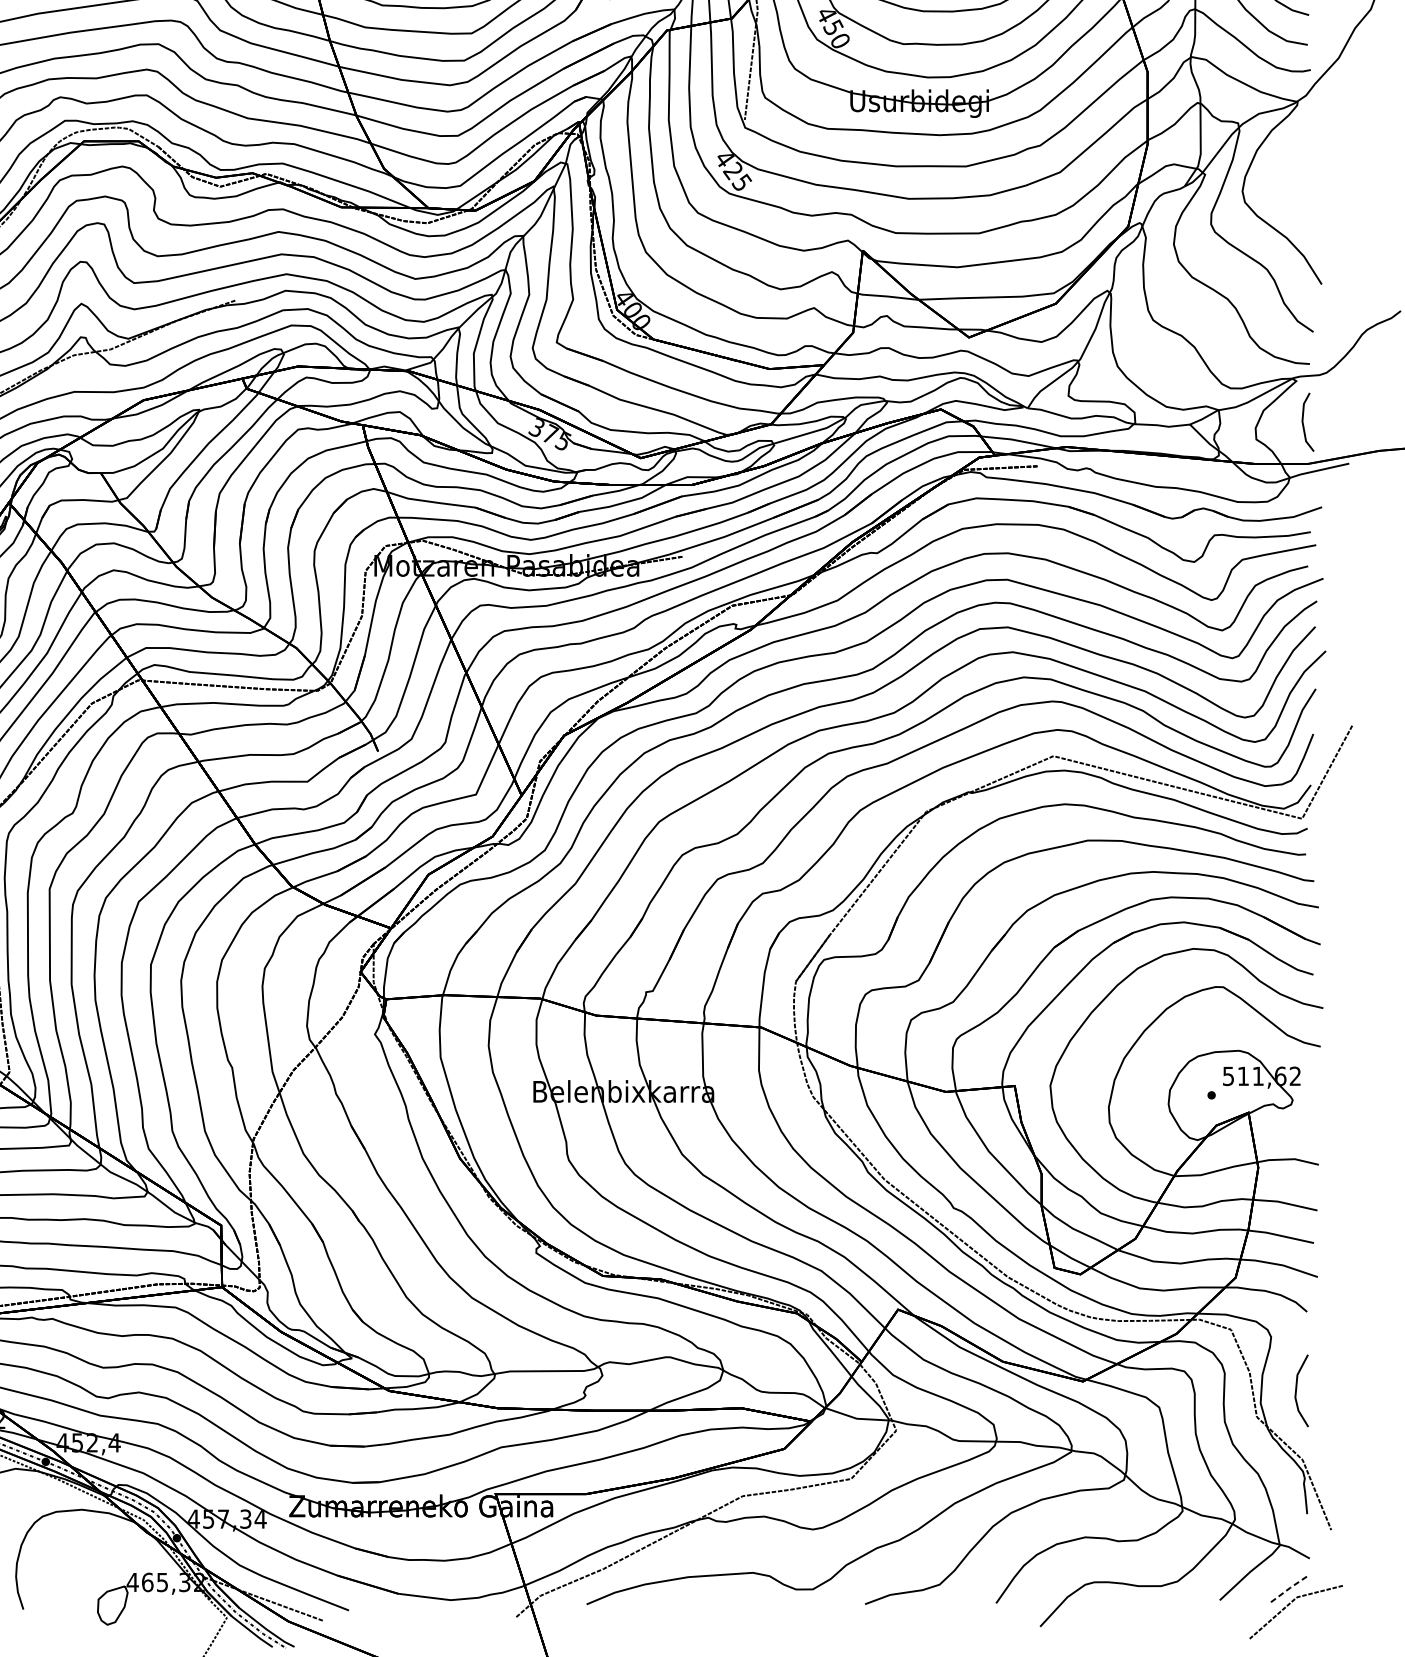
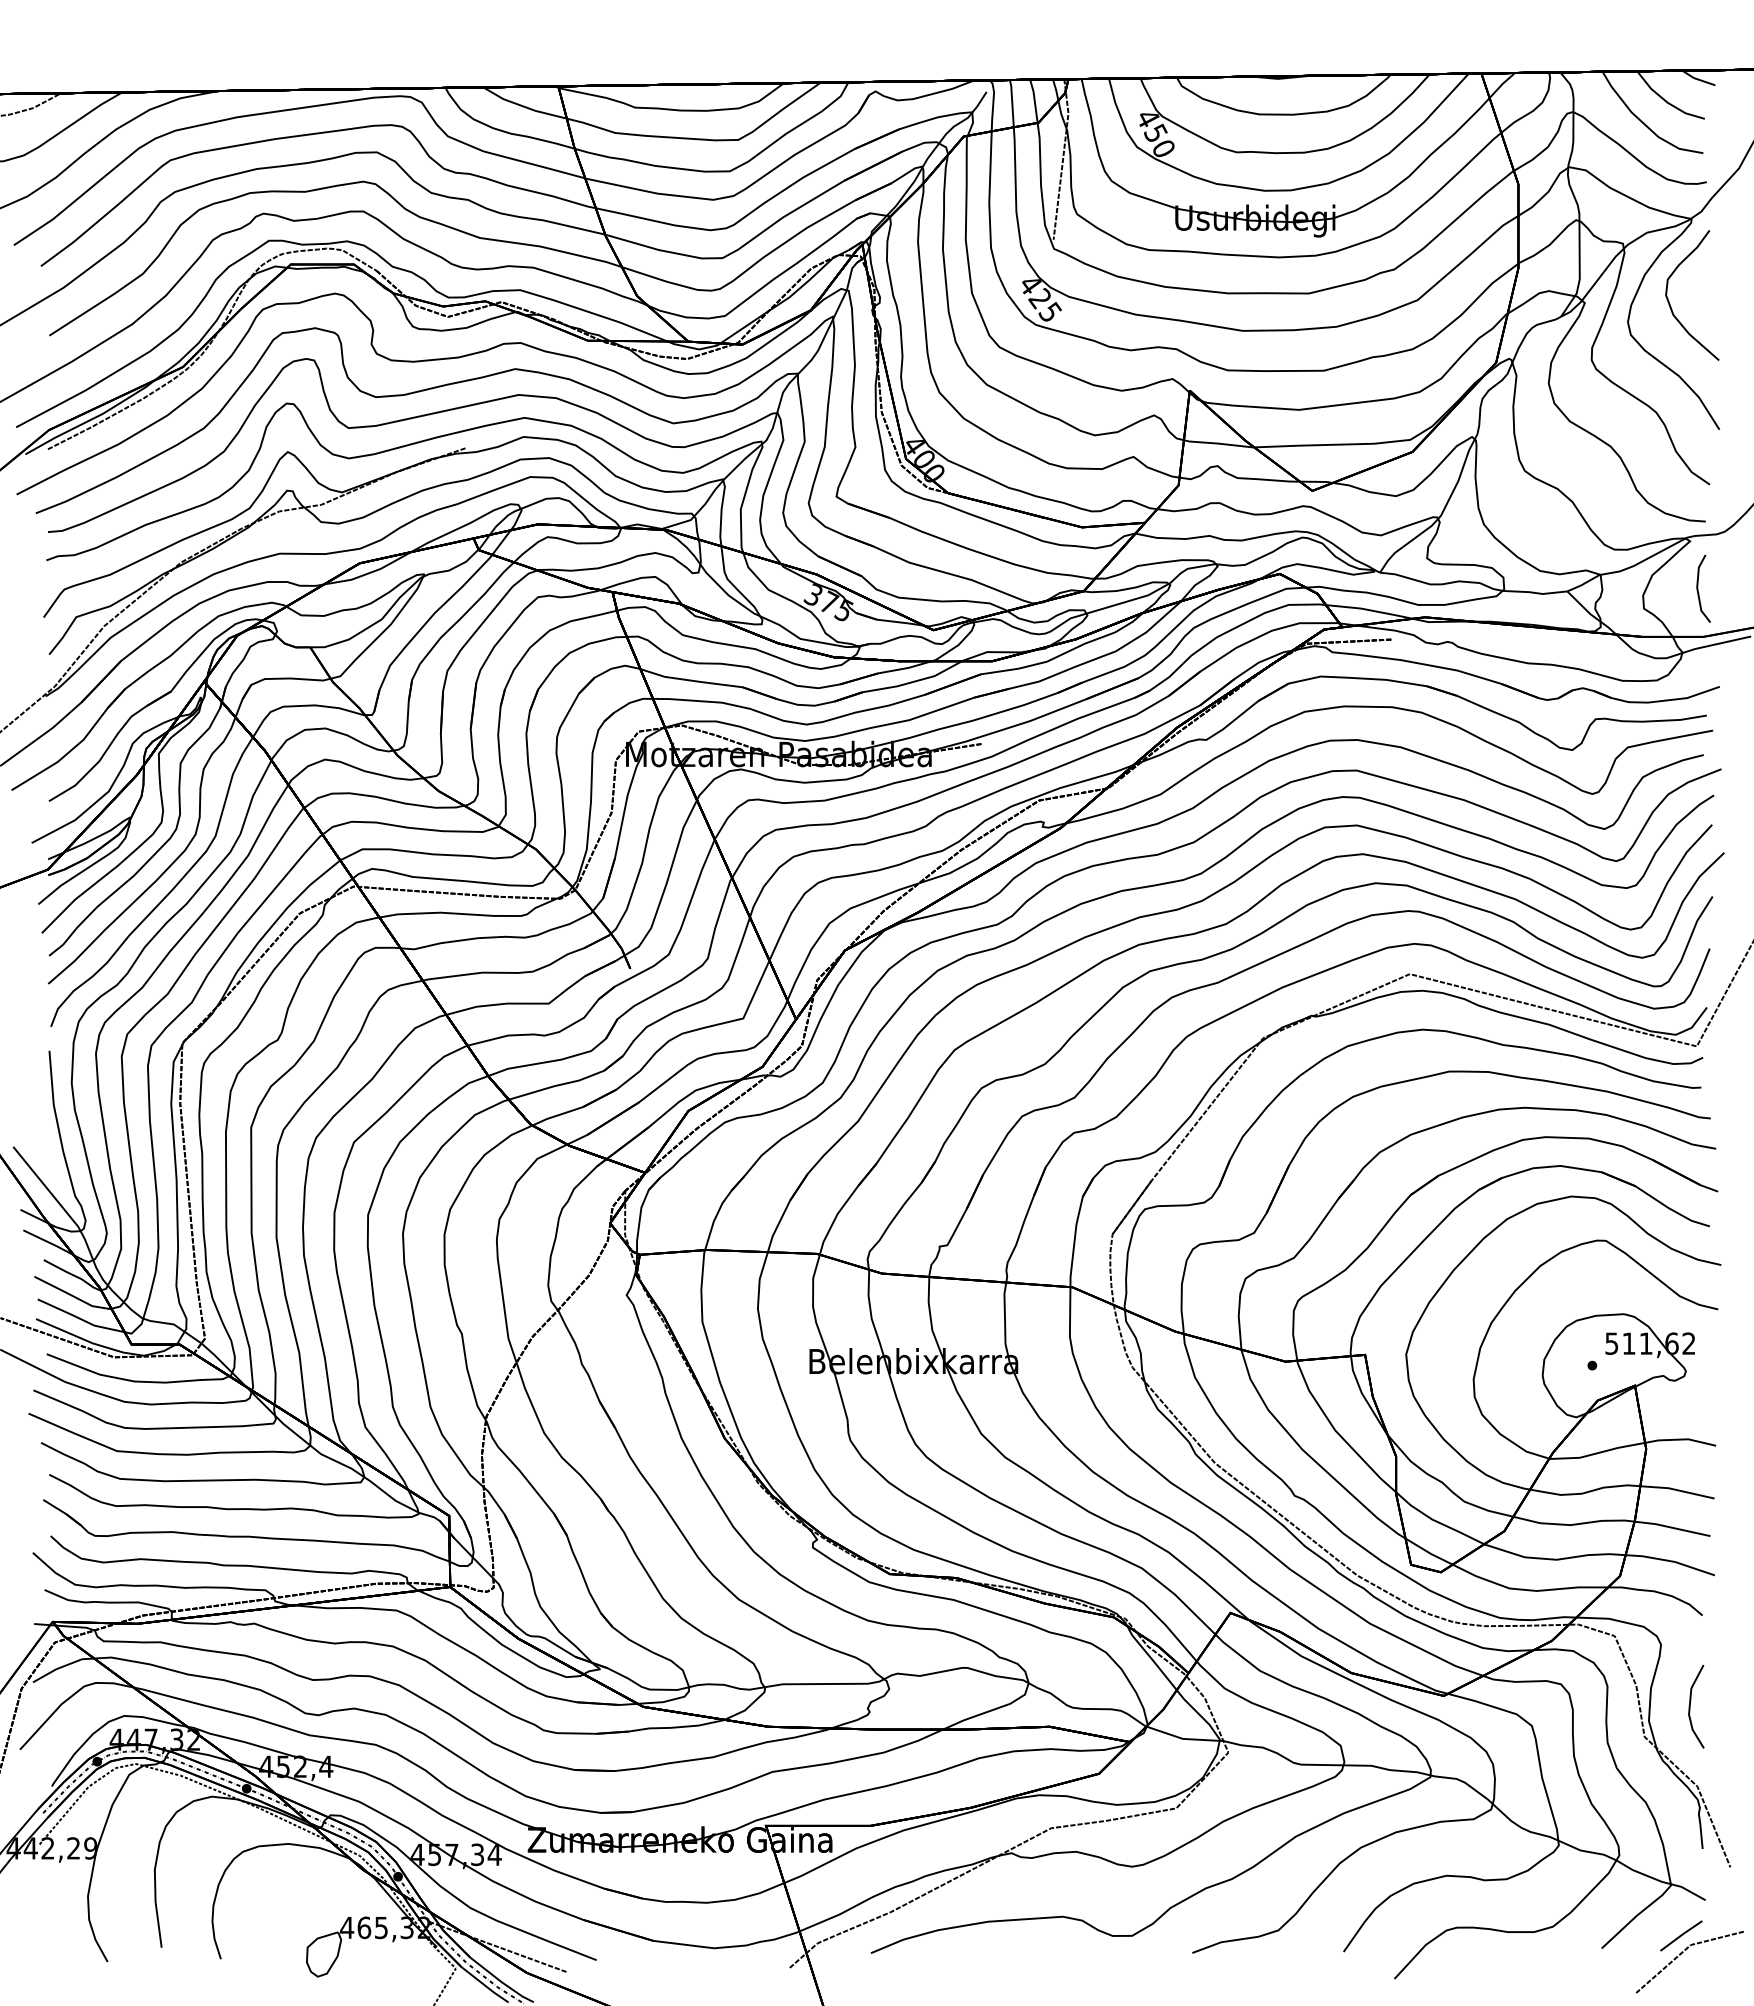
curve: (1279, 175) -> (1670, 303), added
line: (1288, 1589) -> (1681, 1935), dashed -> solid

